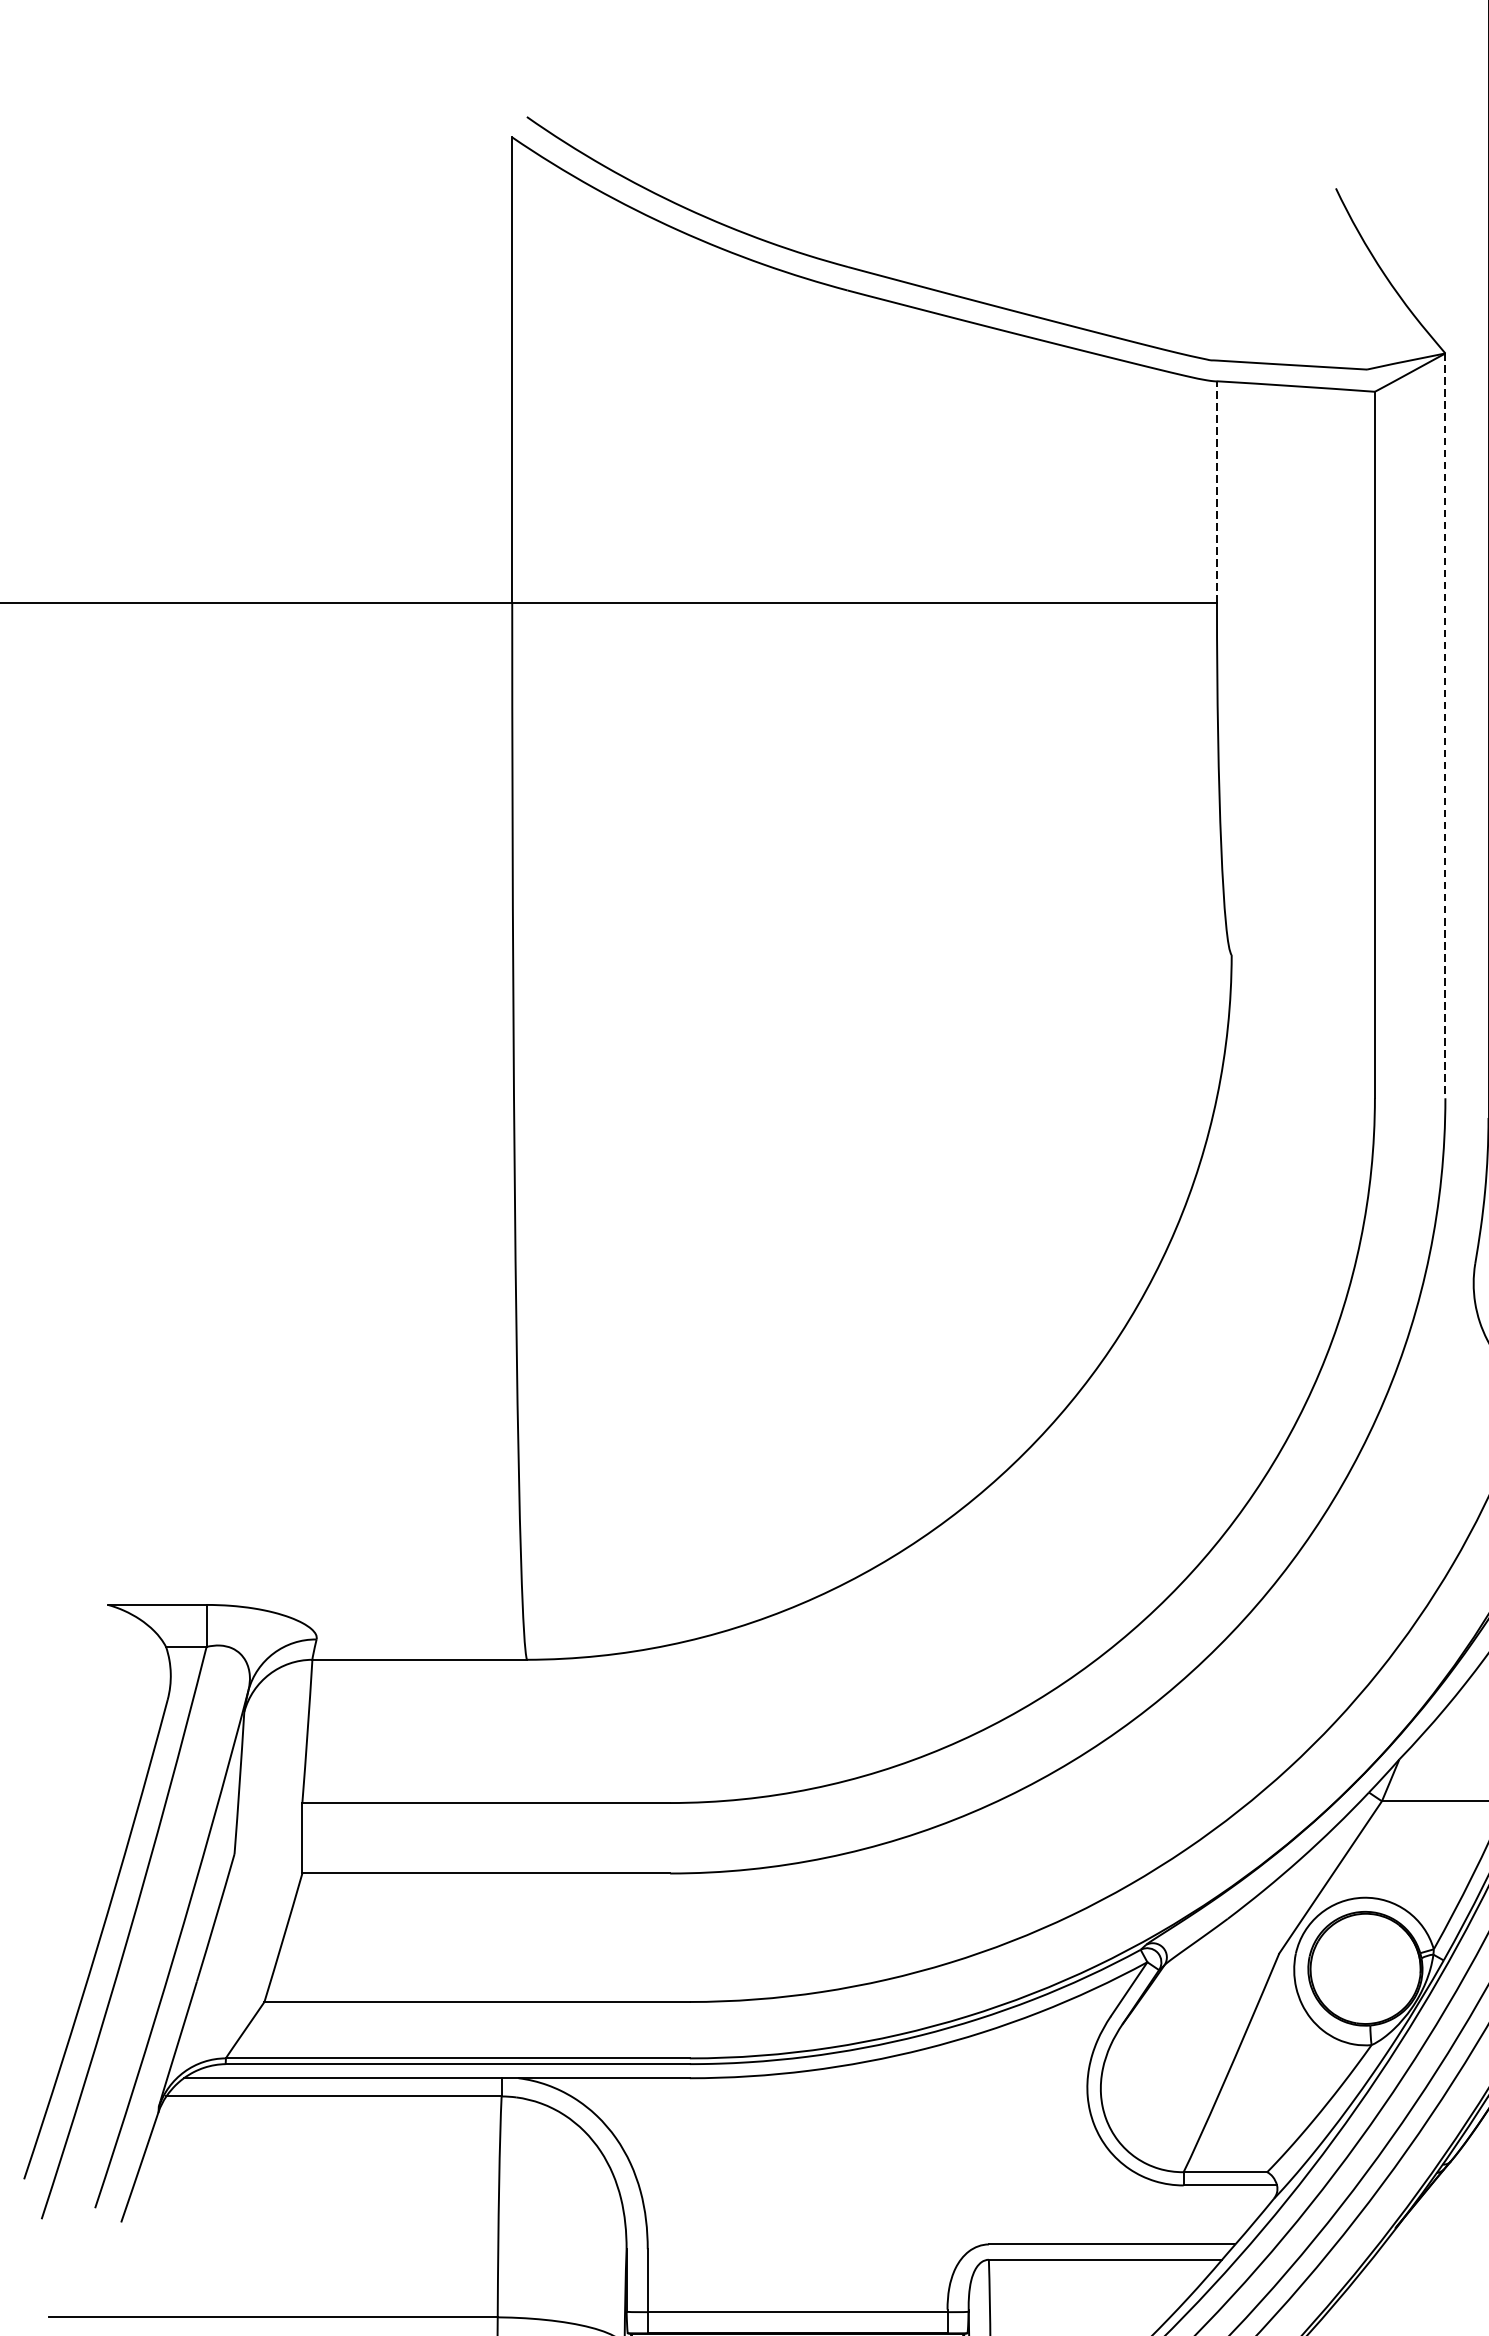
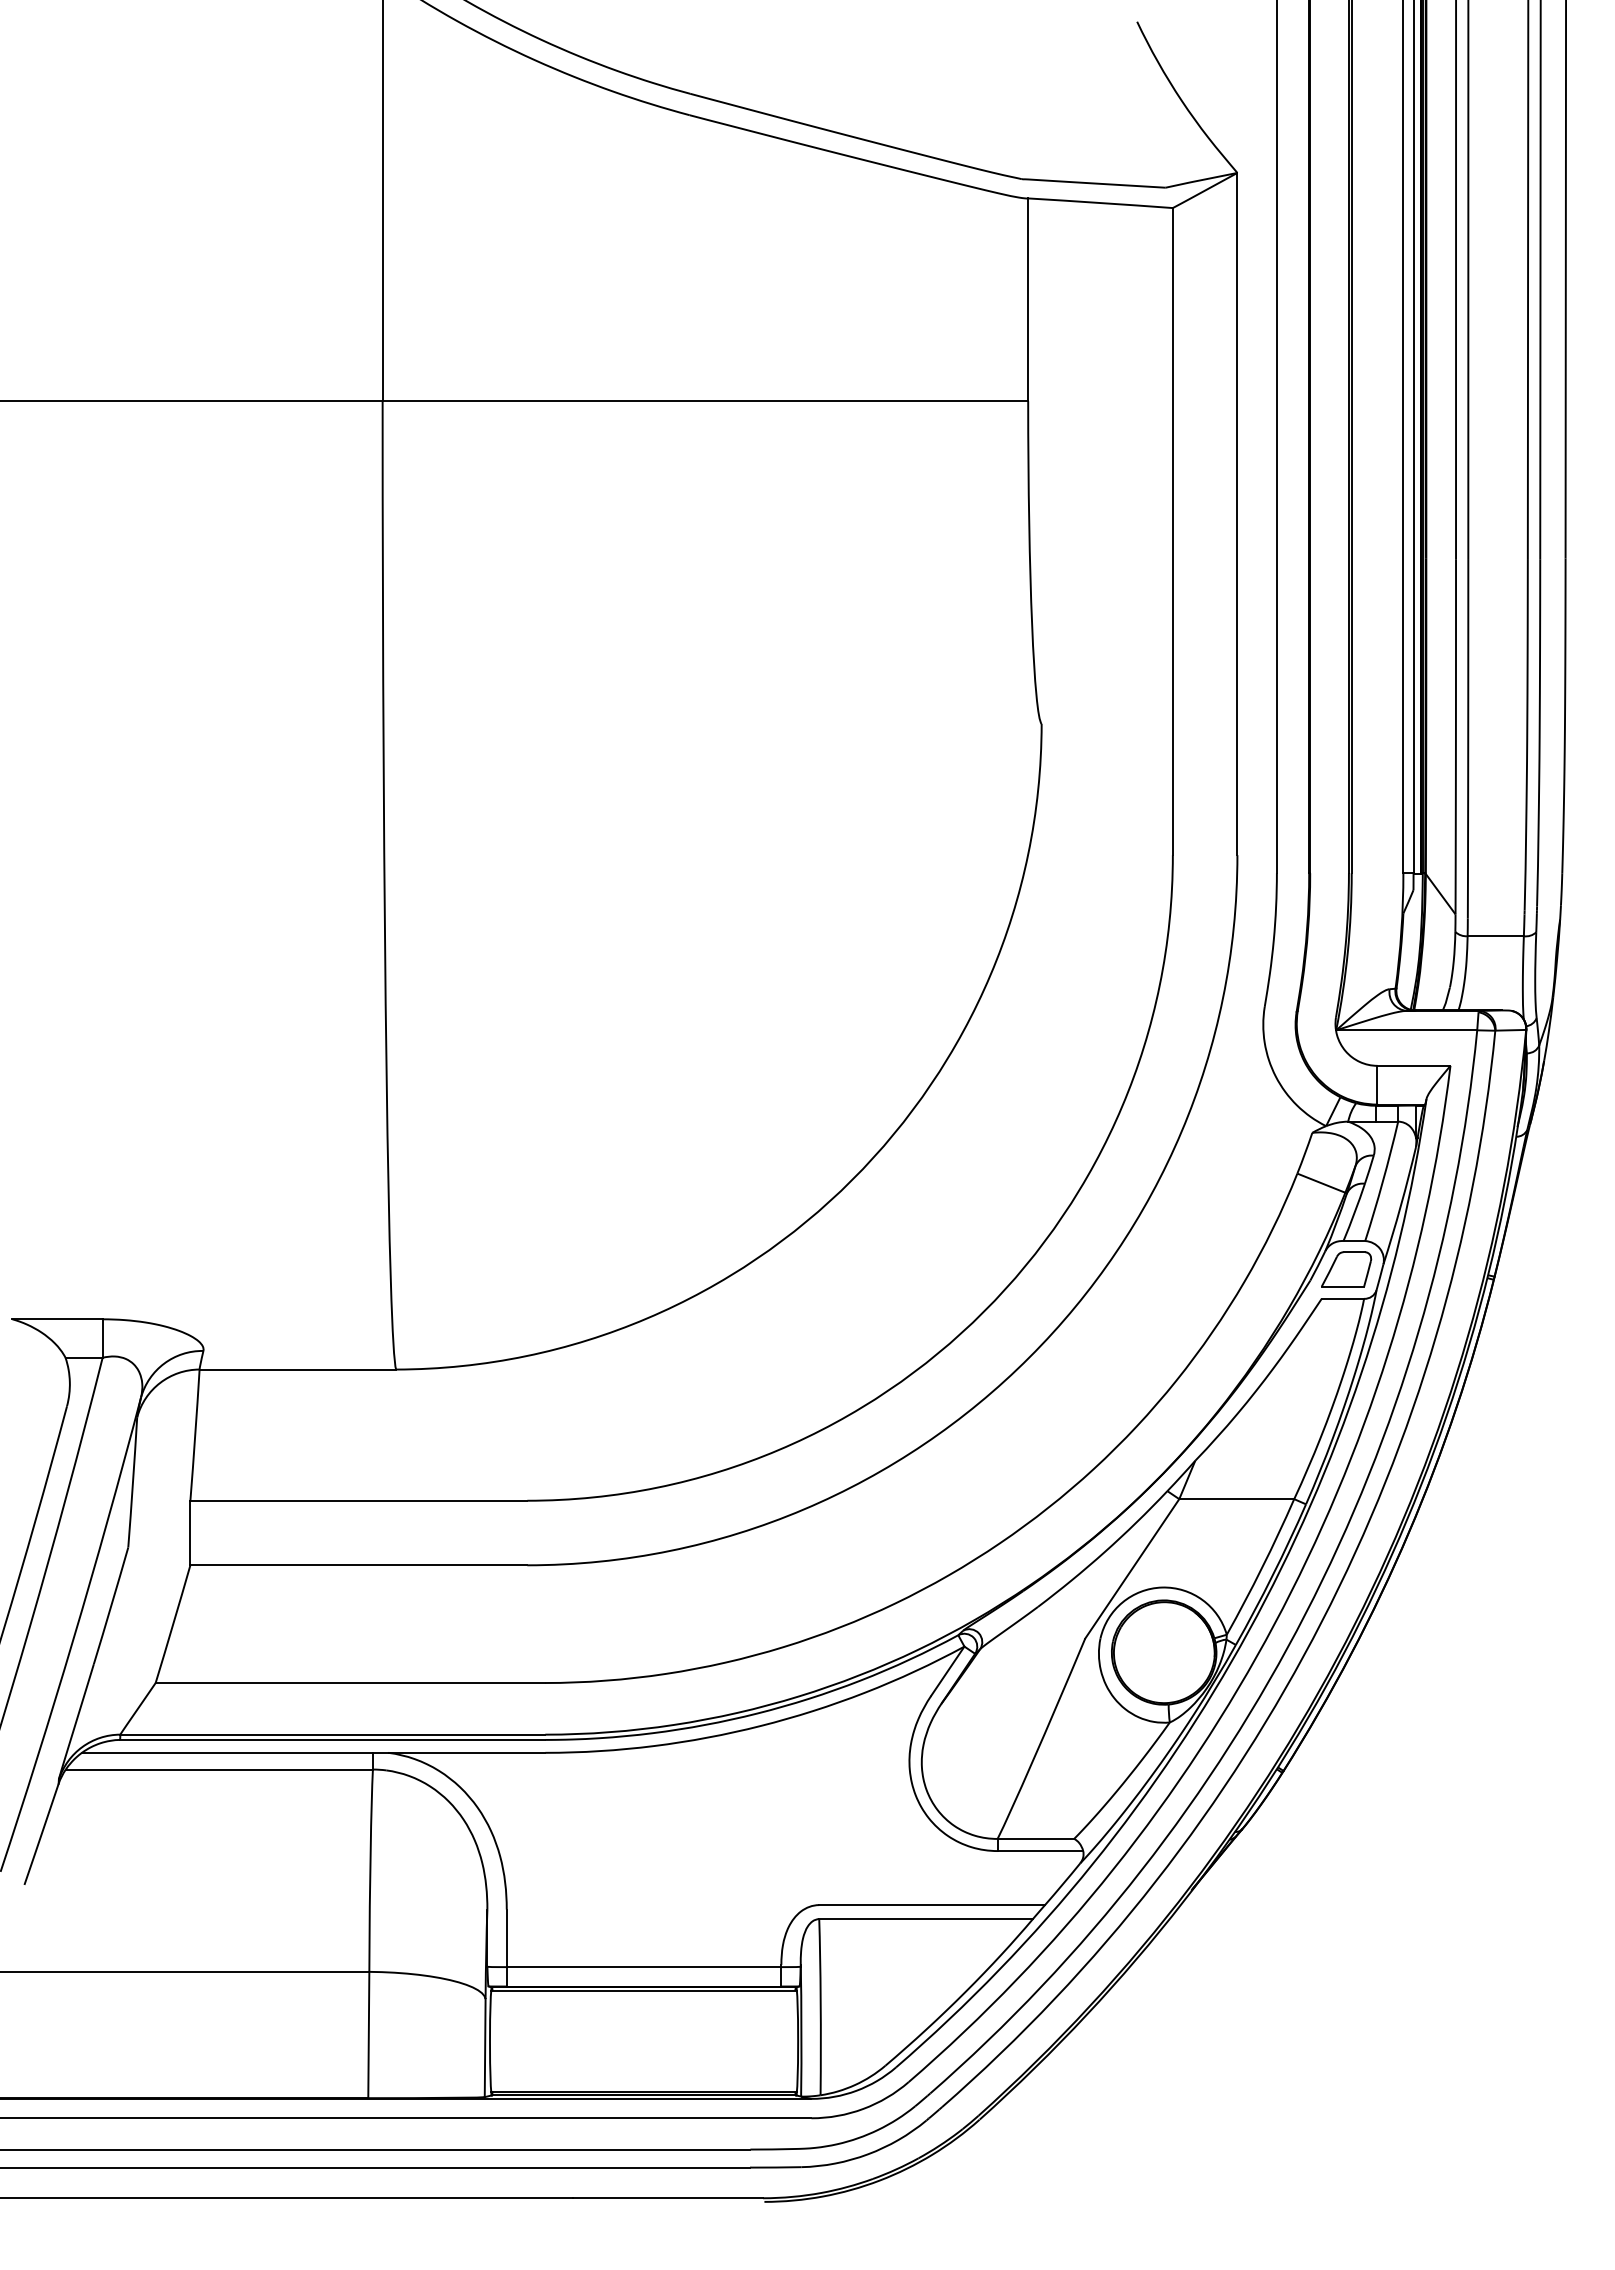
line: (1217, 491) -> (1028, 299), dashed -> solid
line: (1445, 726) -> (1237, 514), dashed -> solid

